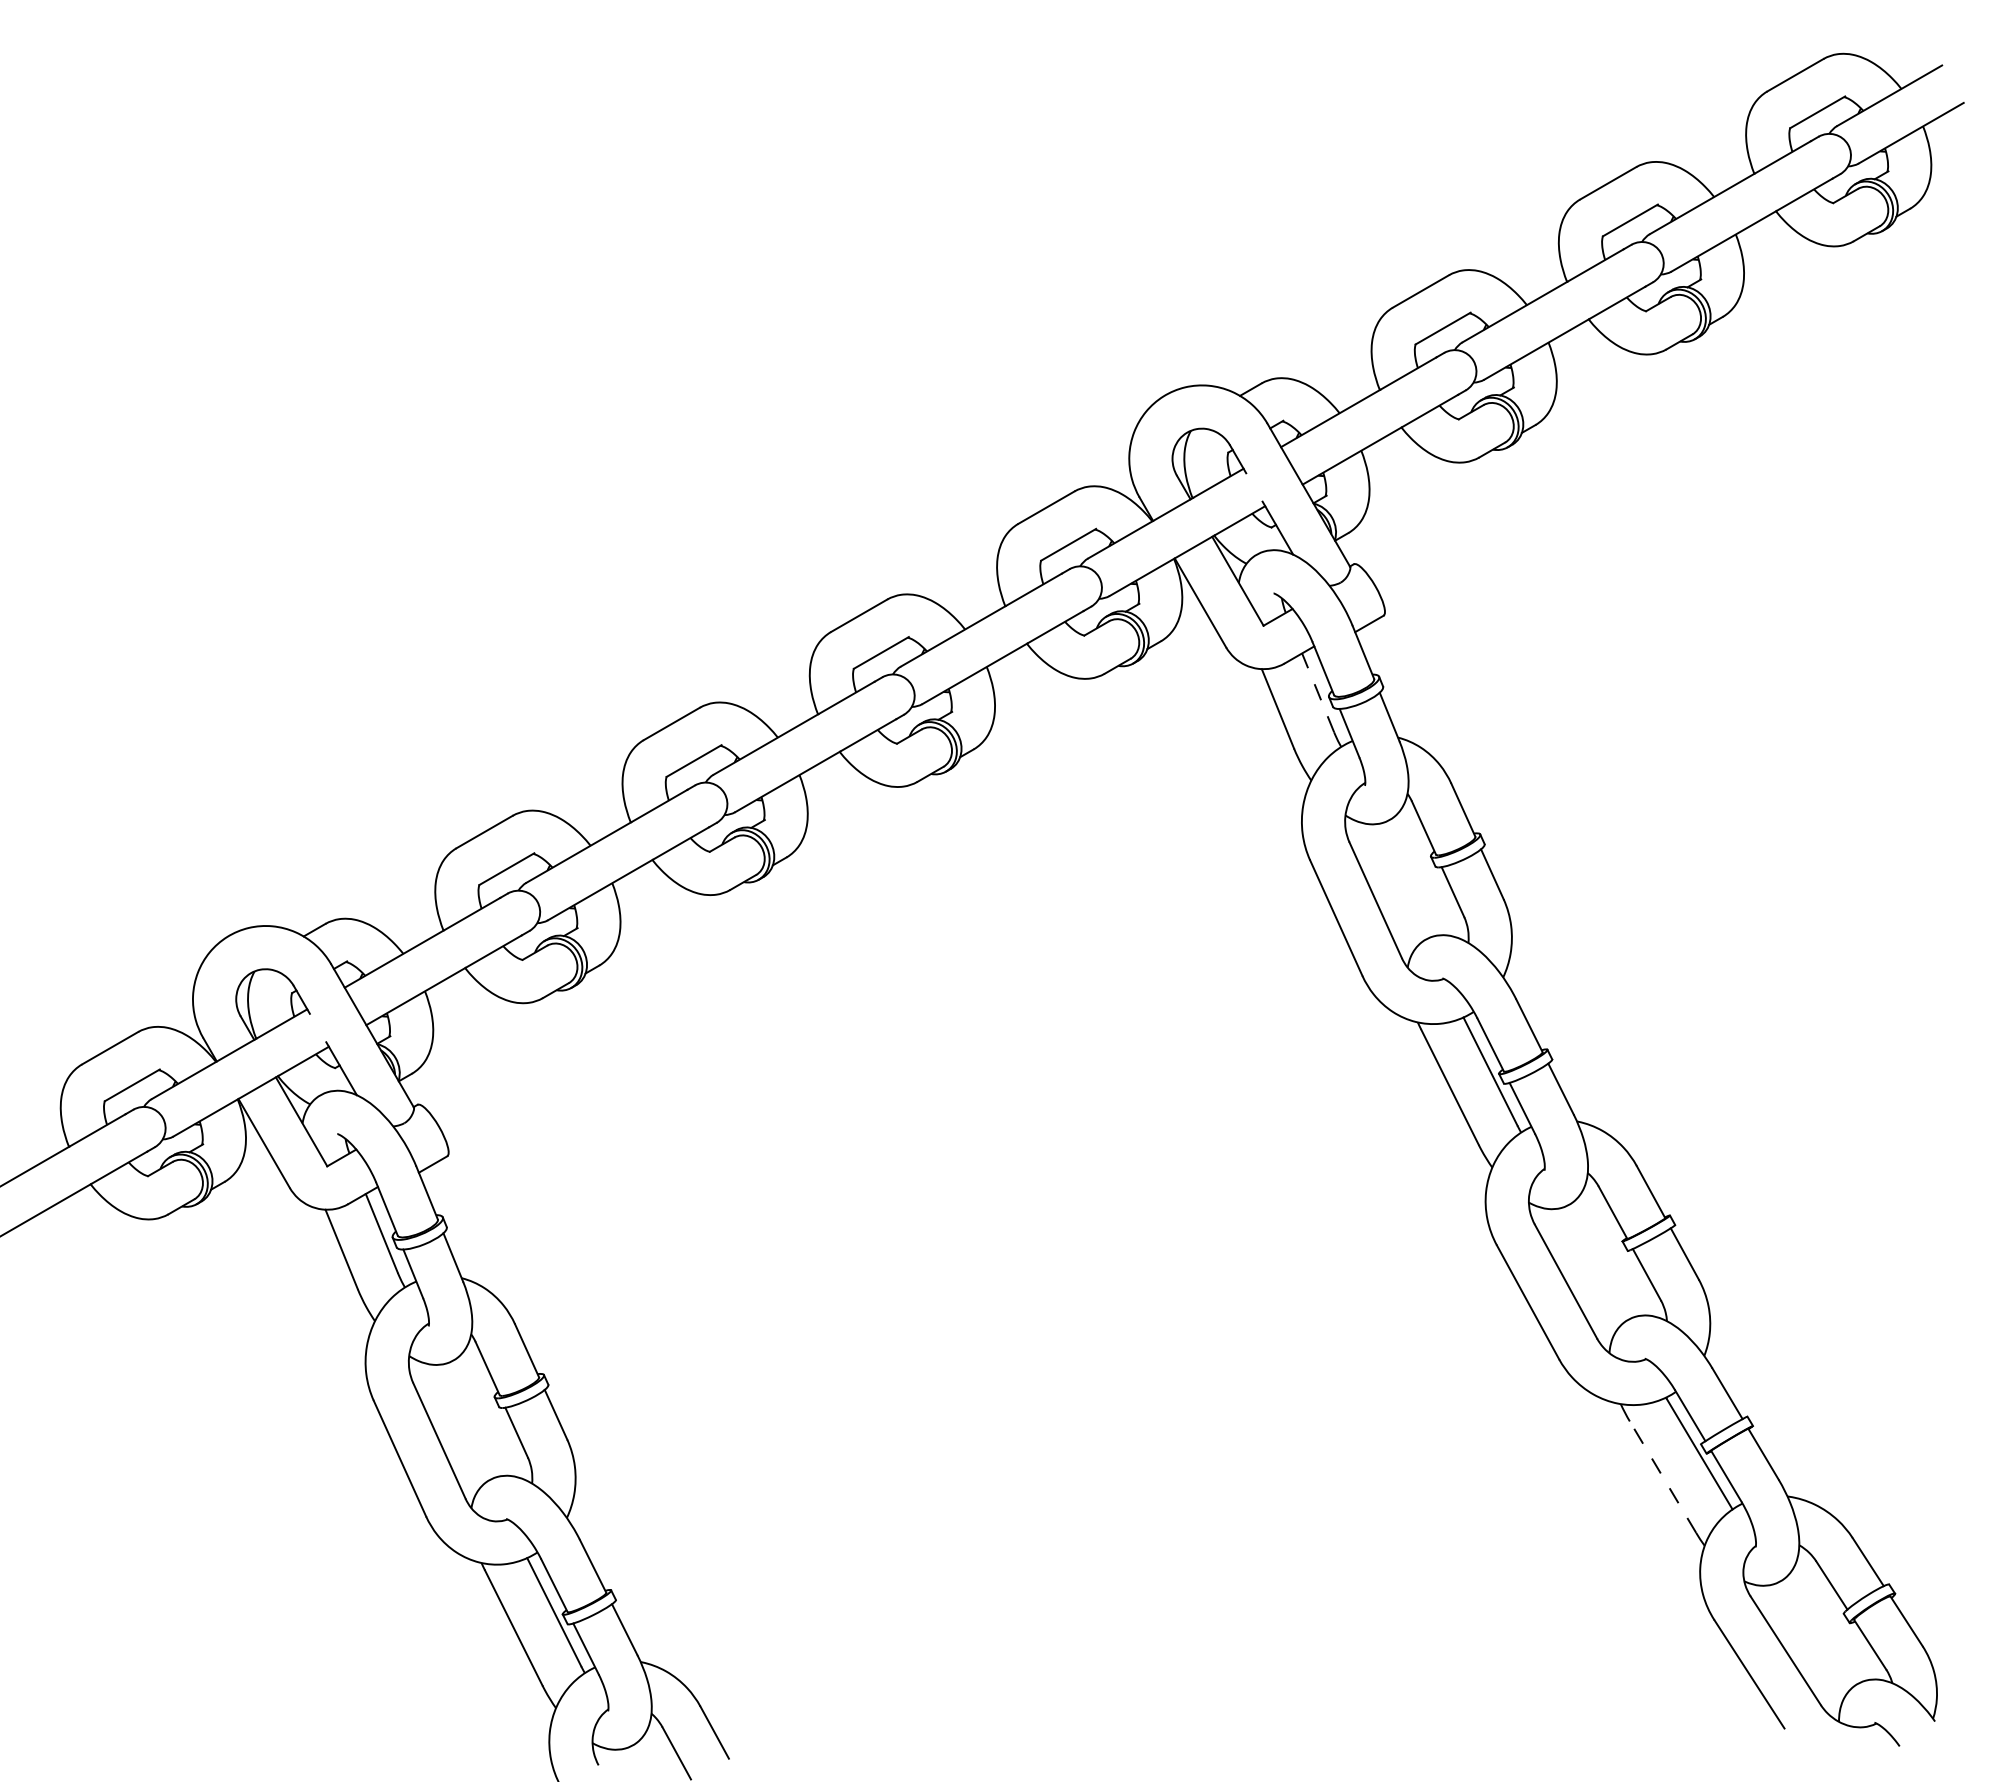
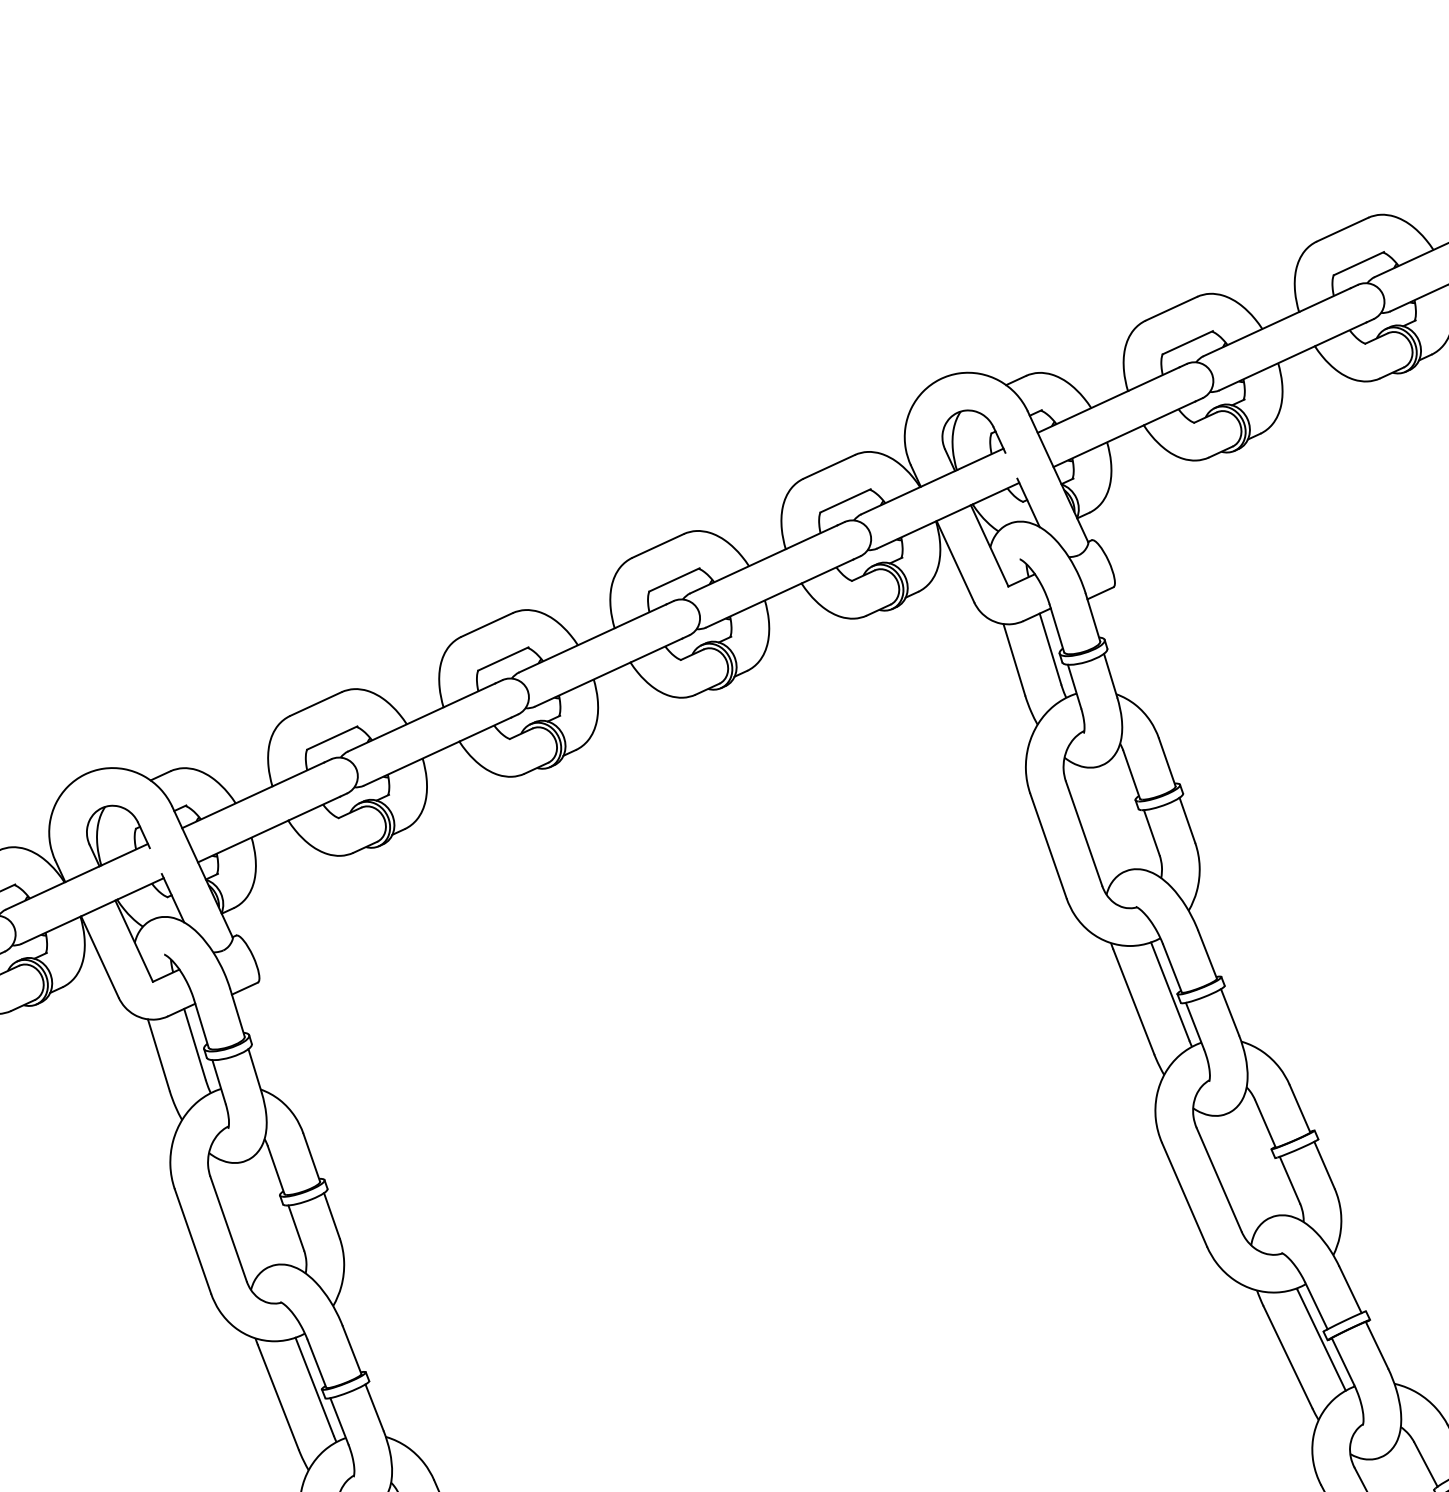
line: (1318, 692) -> (1050, 648), dashed -> solid
line: (1663, 1477) -> (1288, 1357), dashed -> solid

